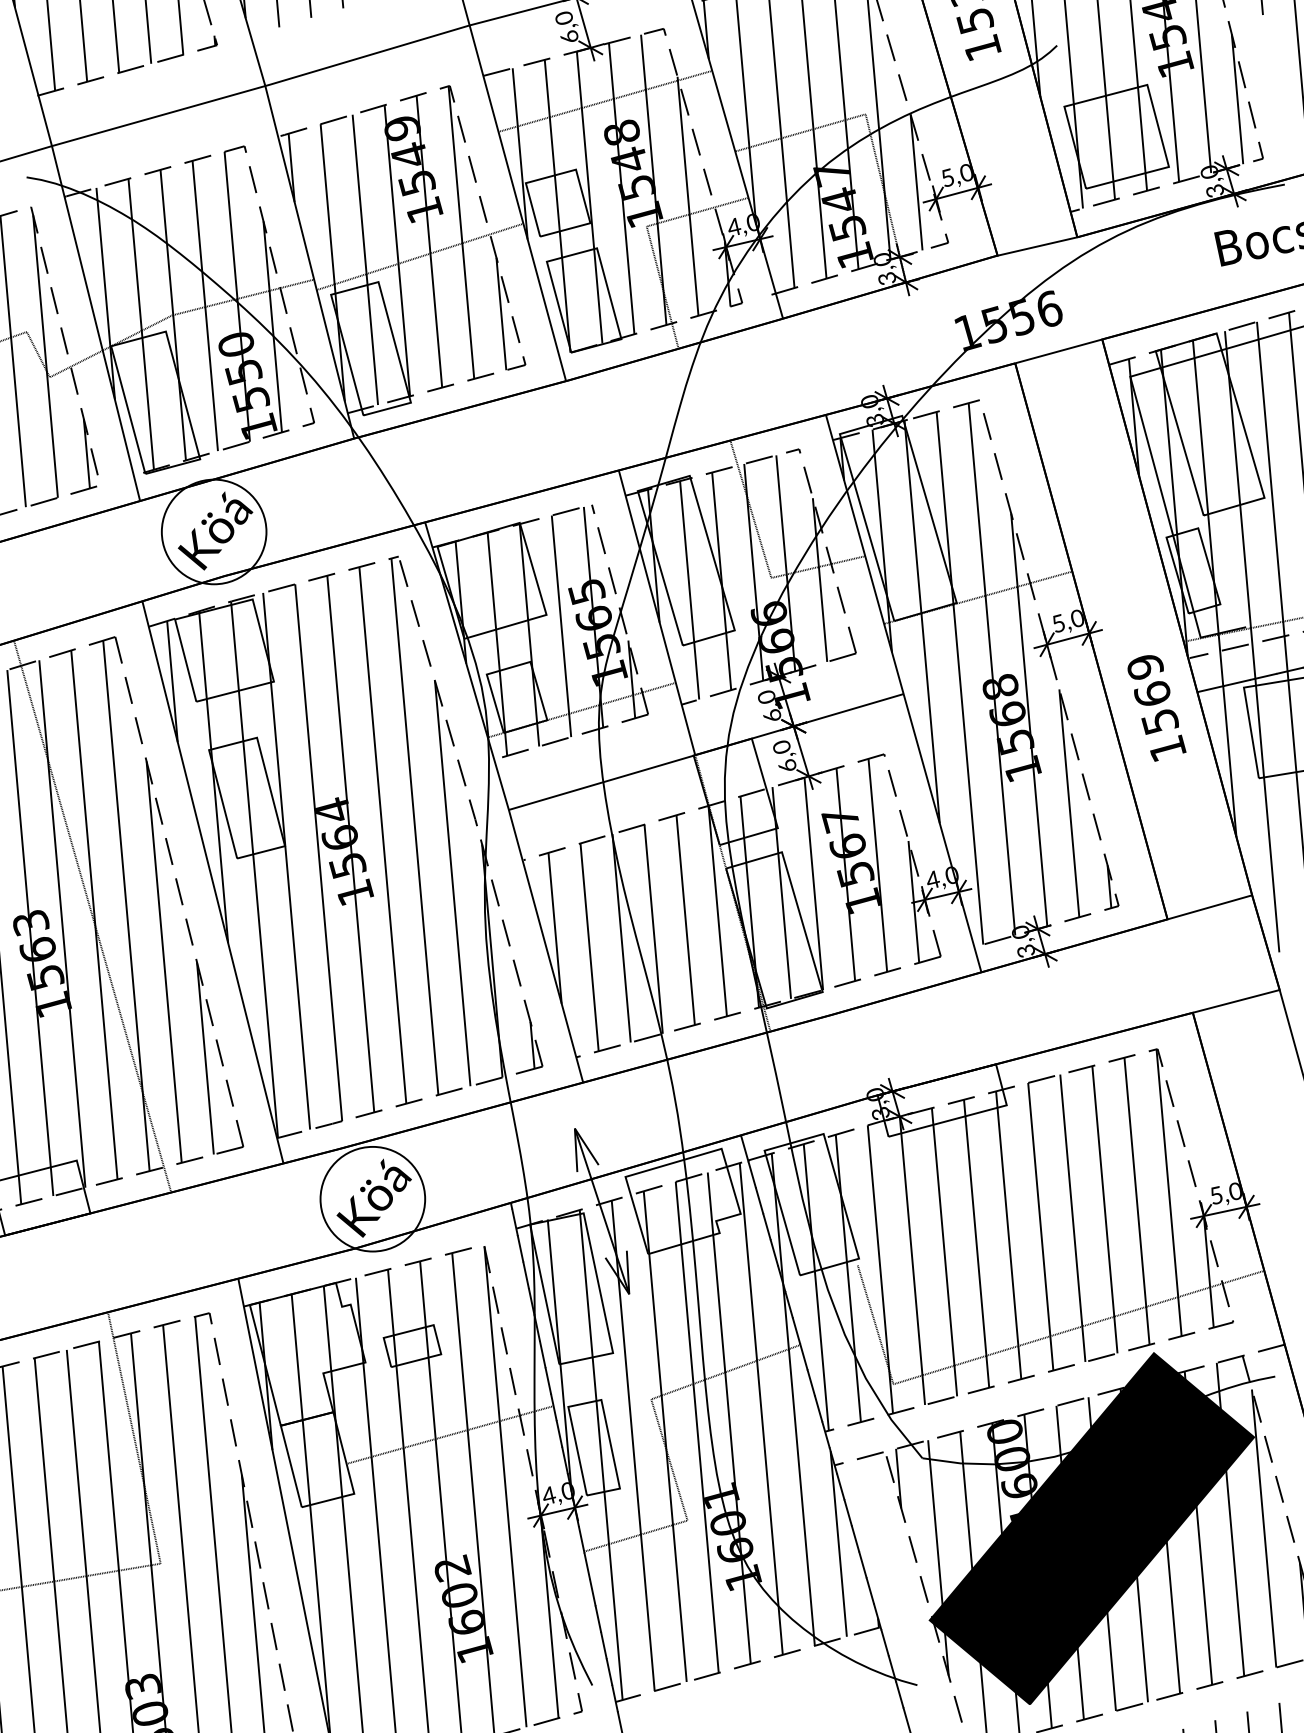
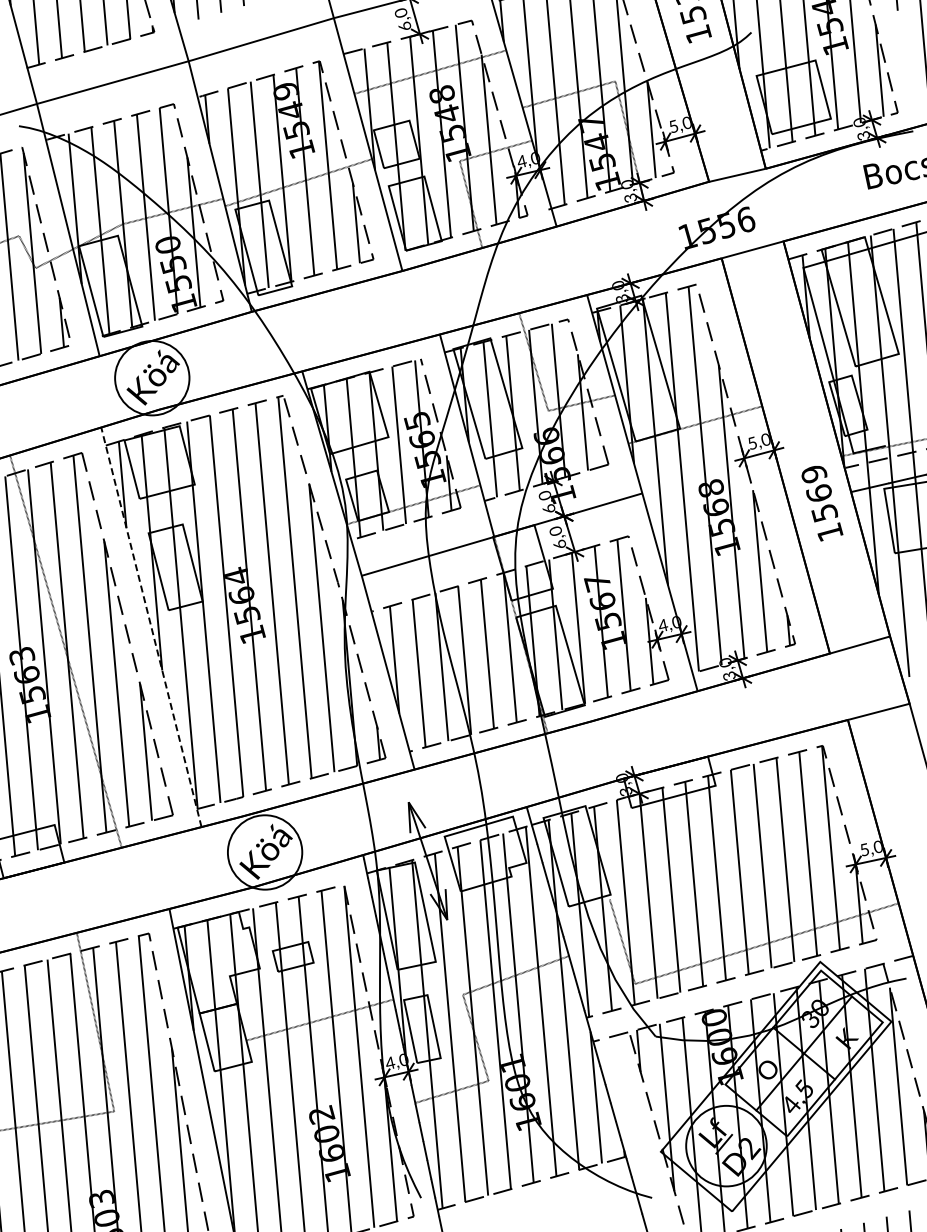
line: (213, 881) -> (151, 626), solid -> dashed
fill: (1090, 1528) -> (775, 1086), removed

